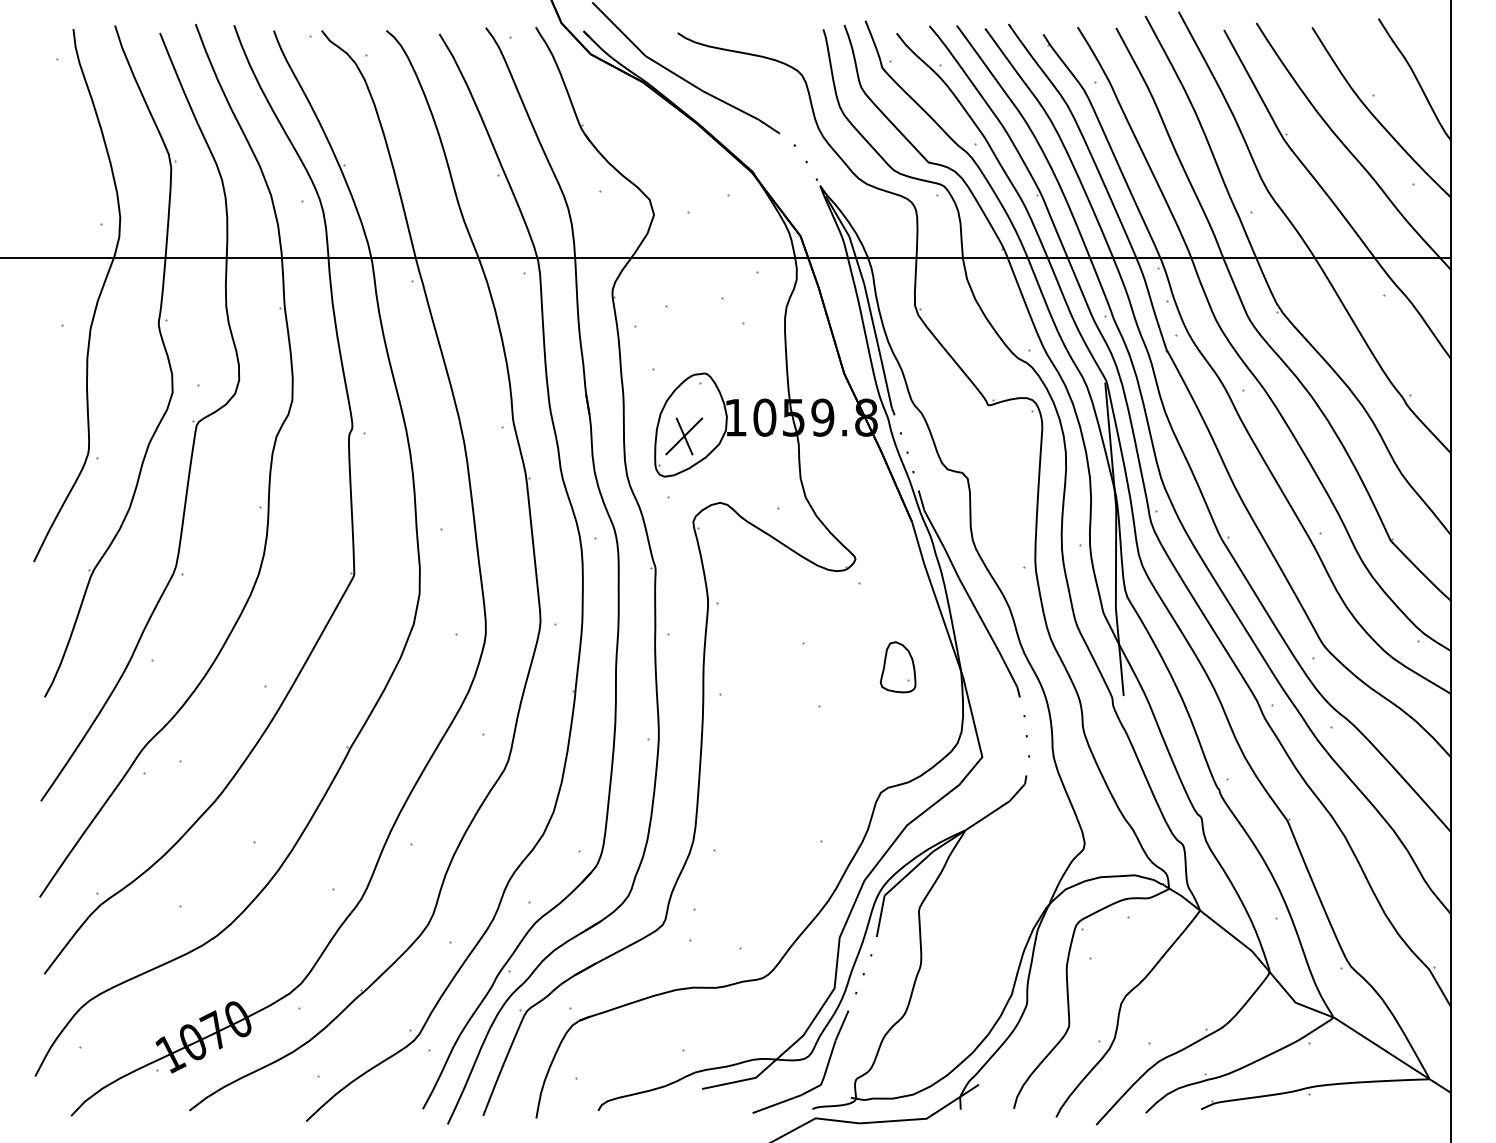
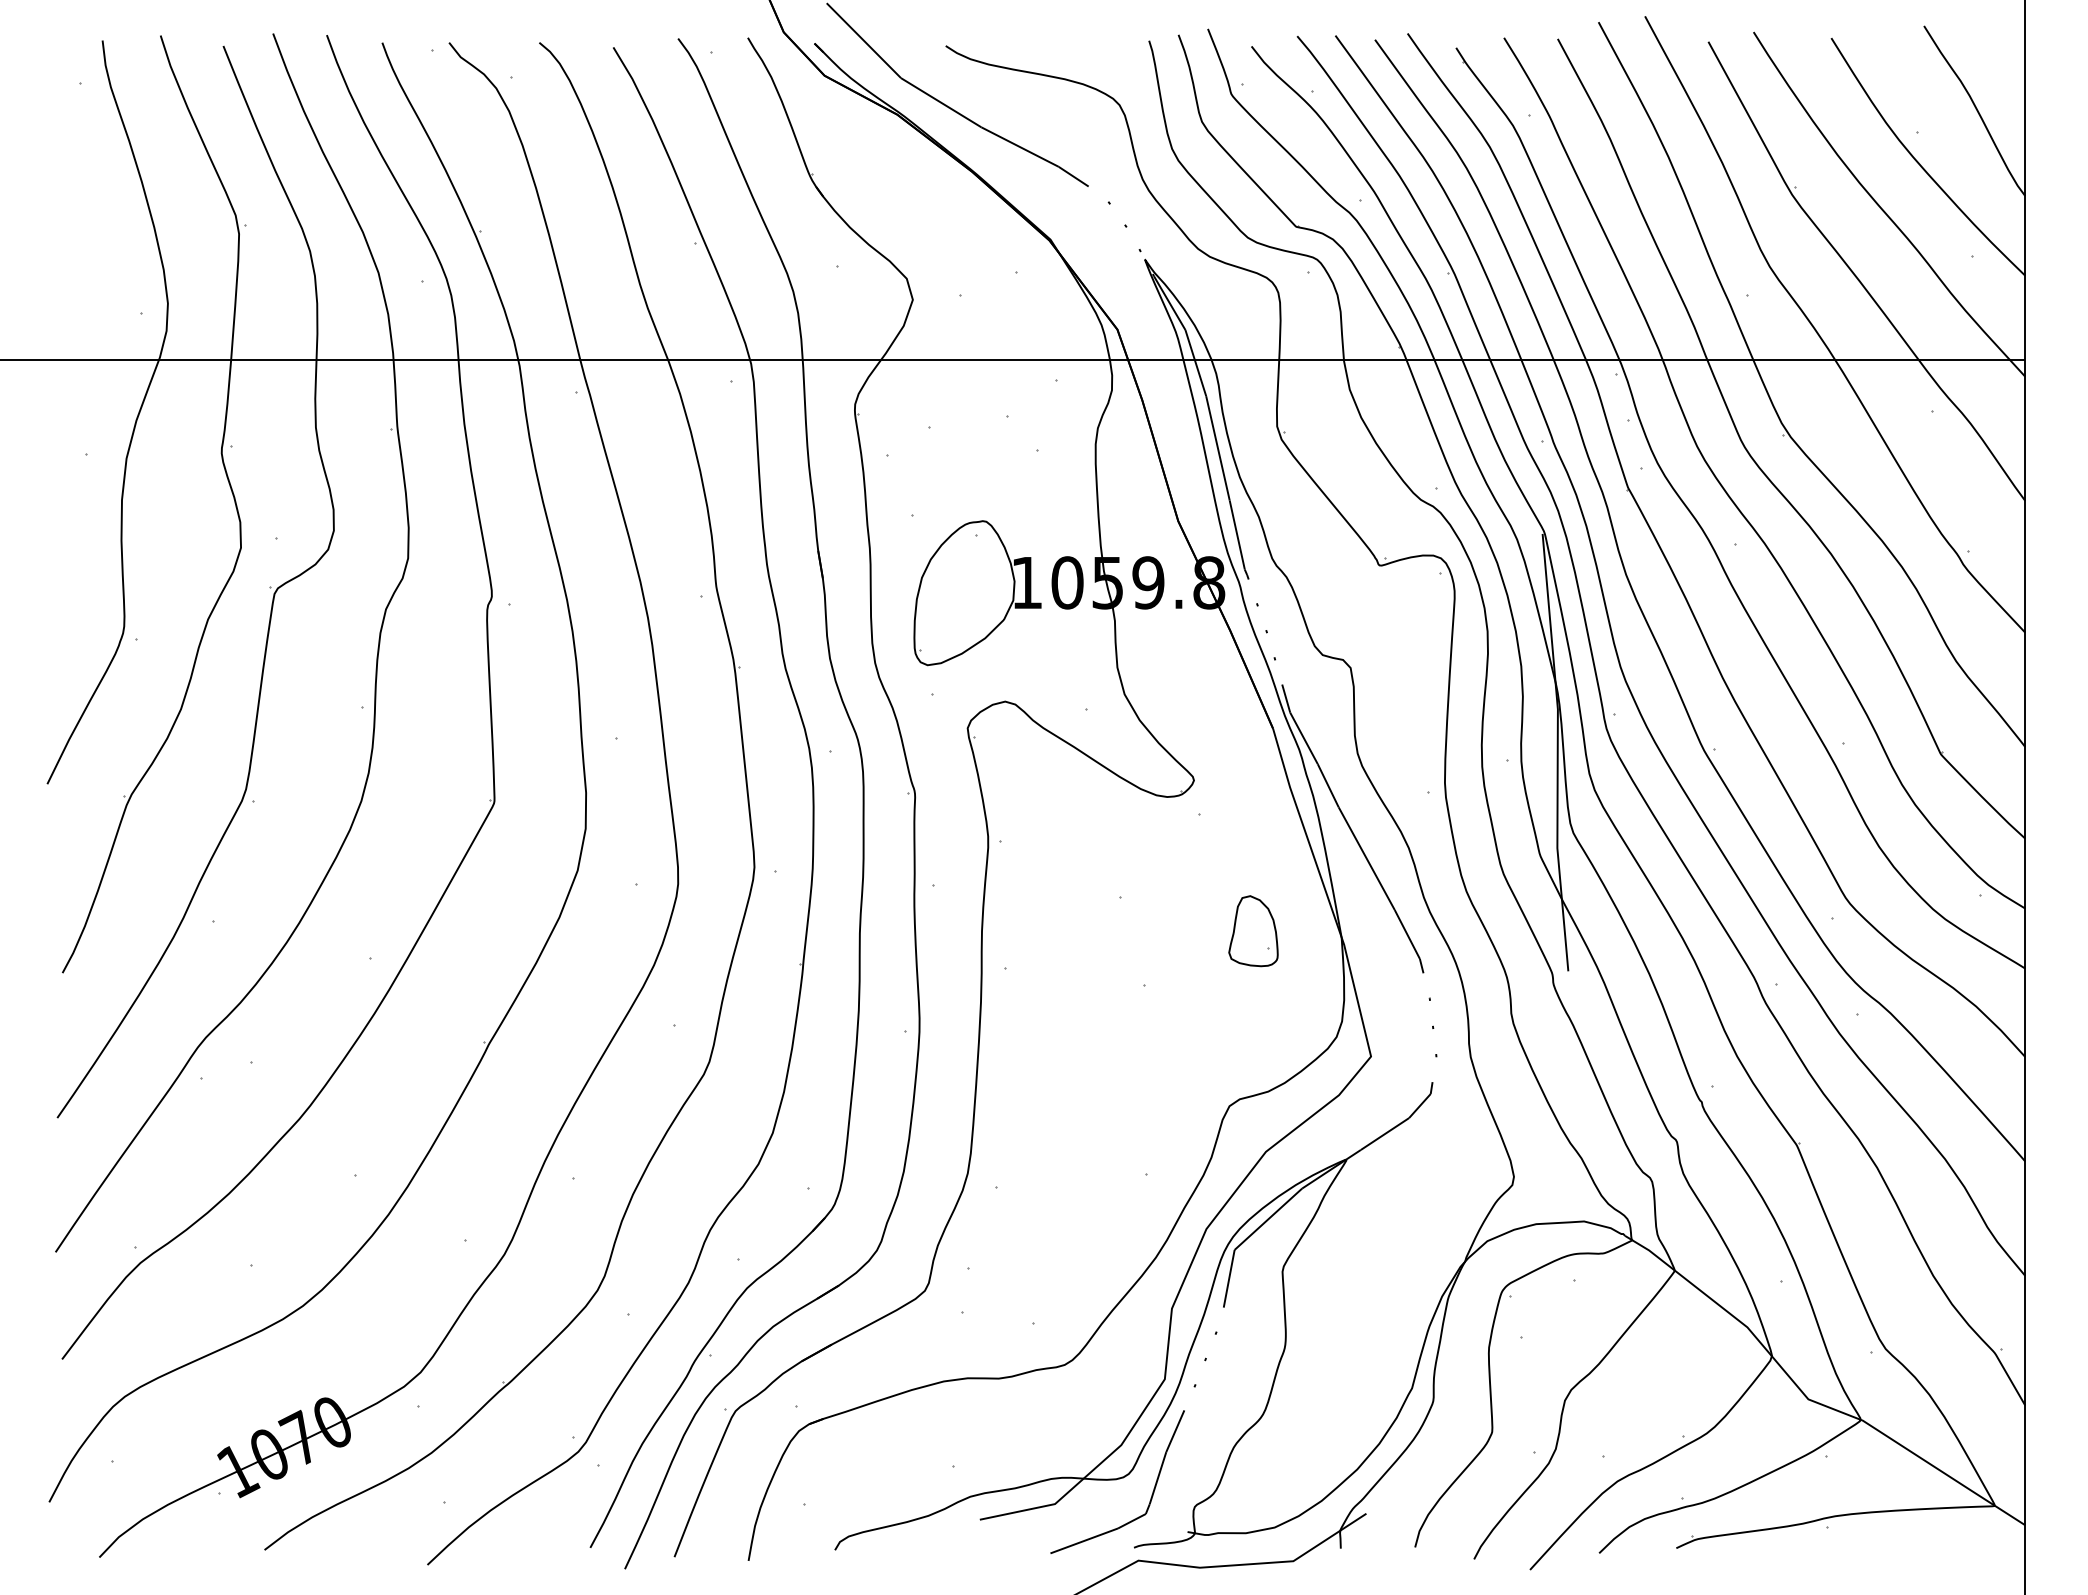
part: (684, 436) -> (955, 609), removed

